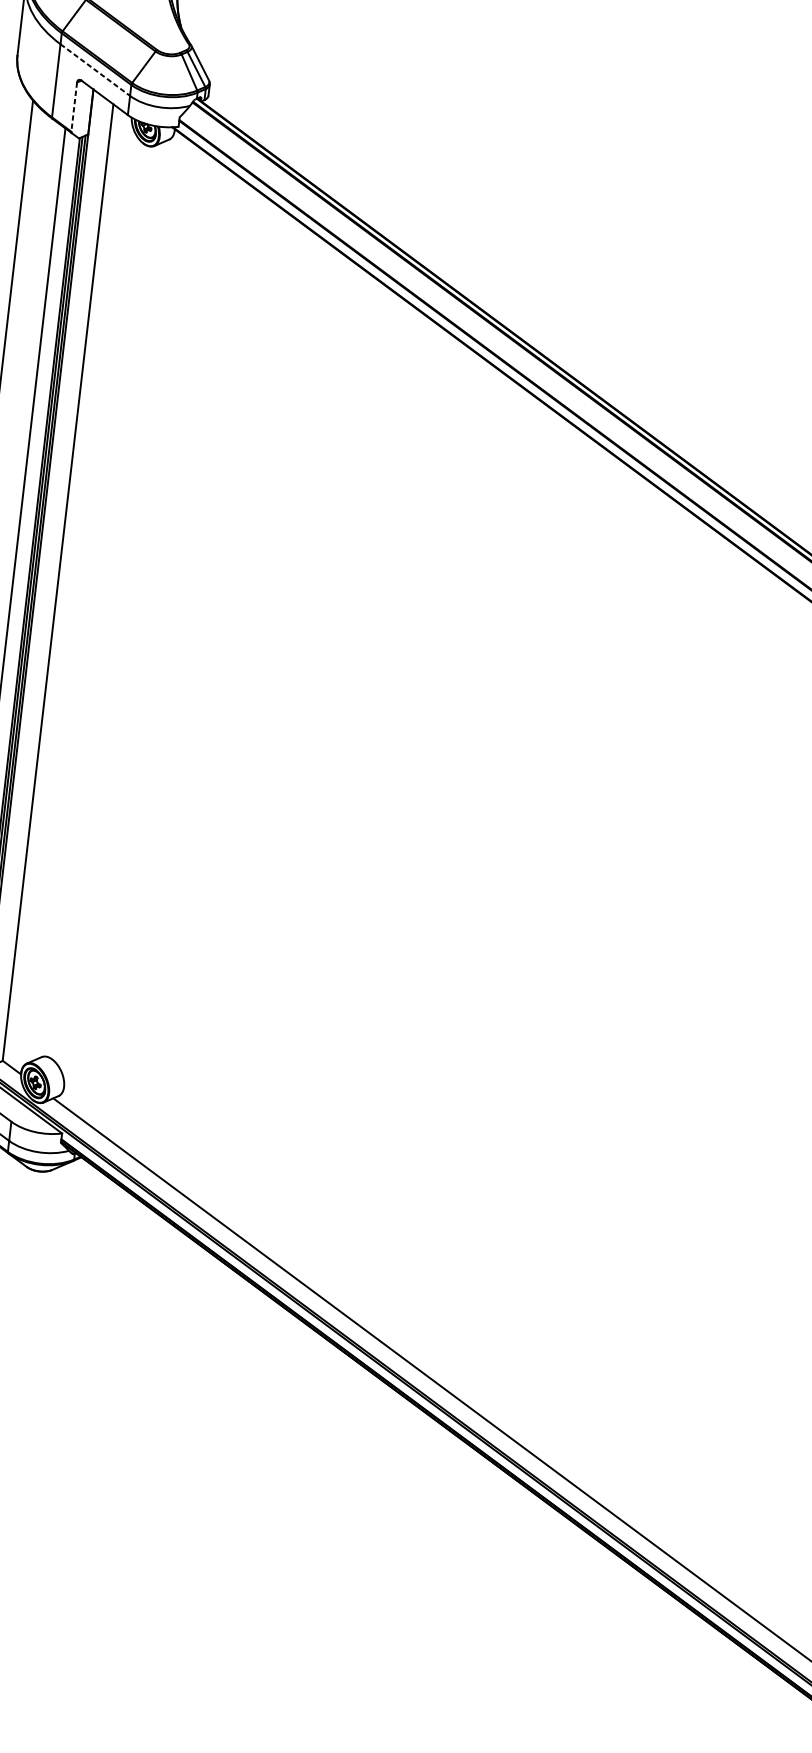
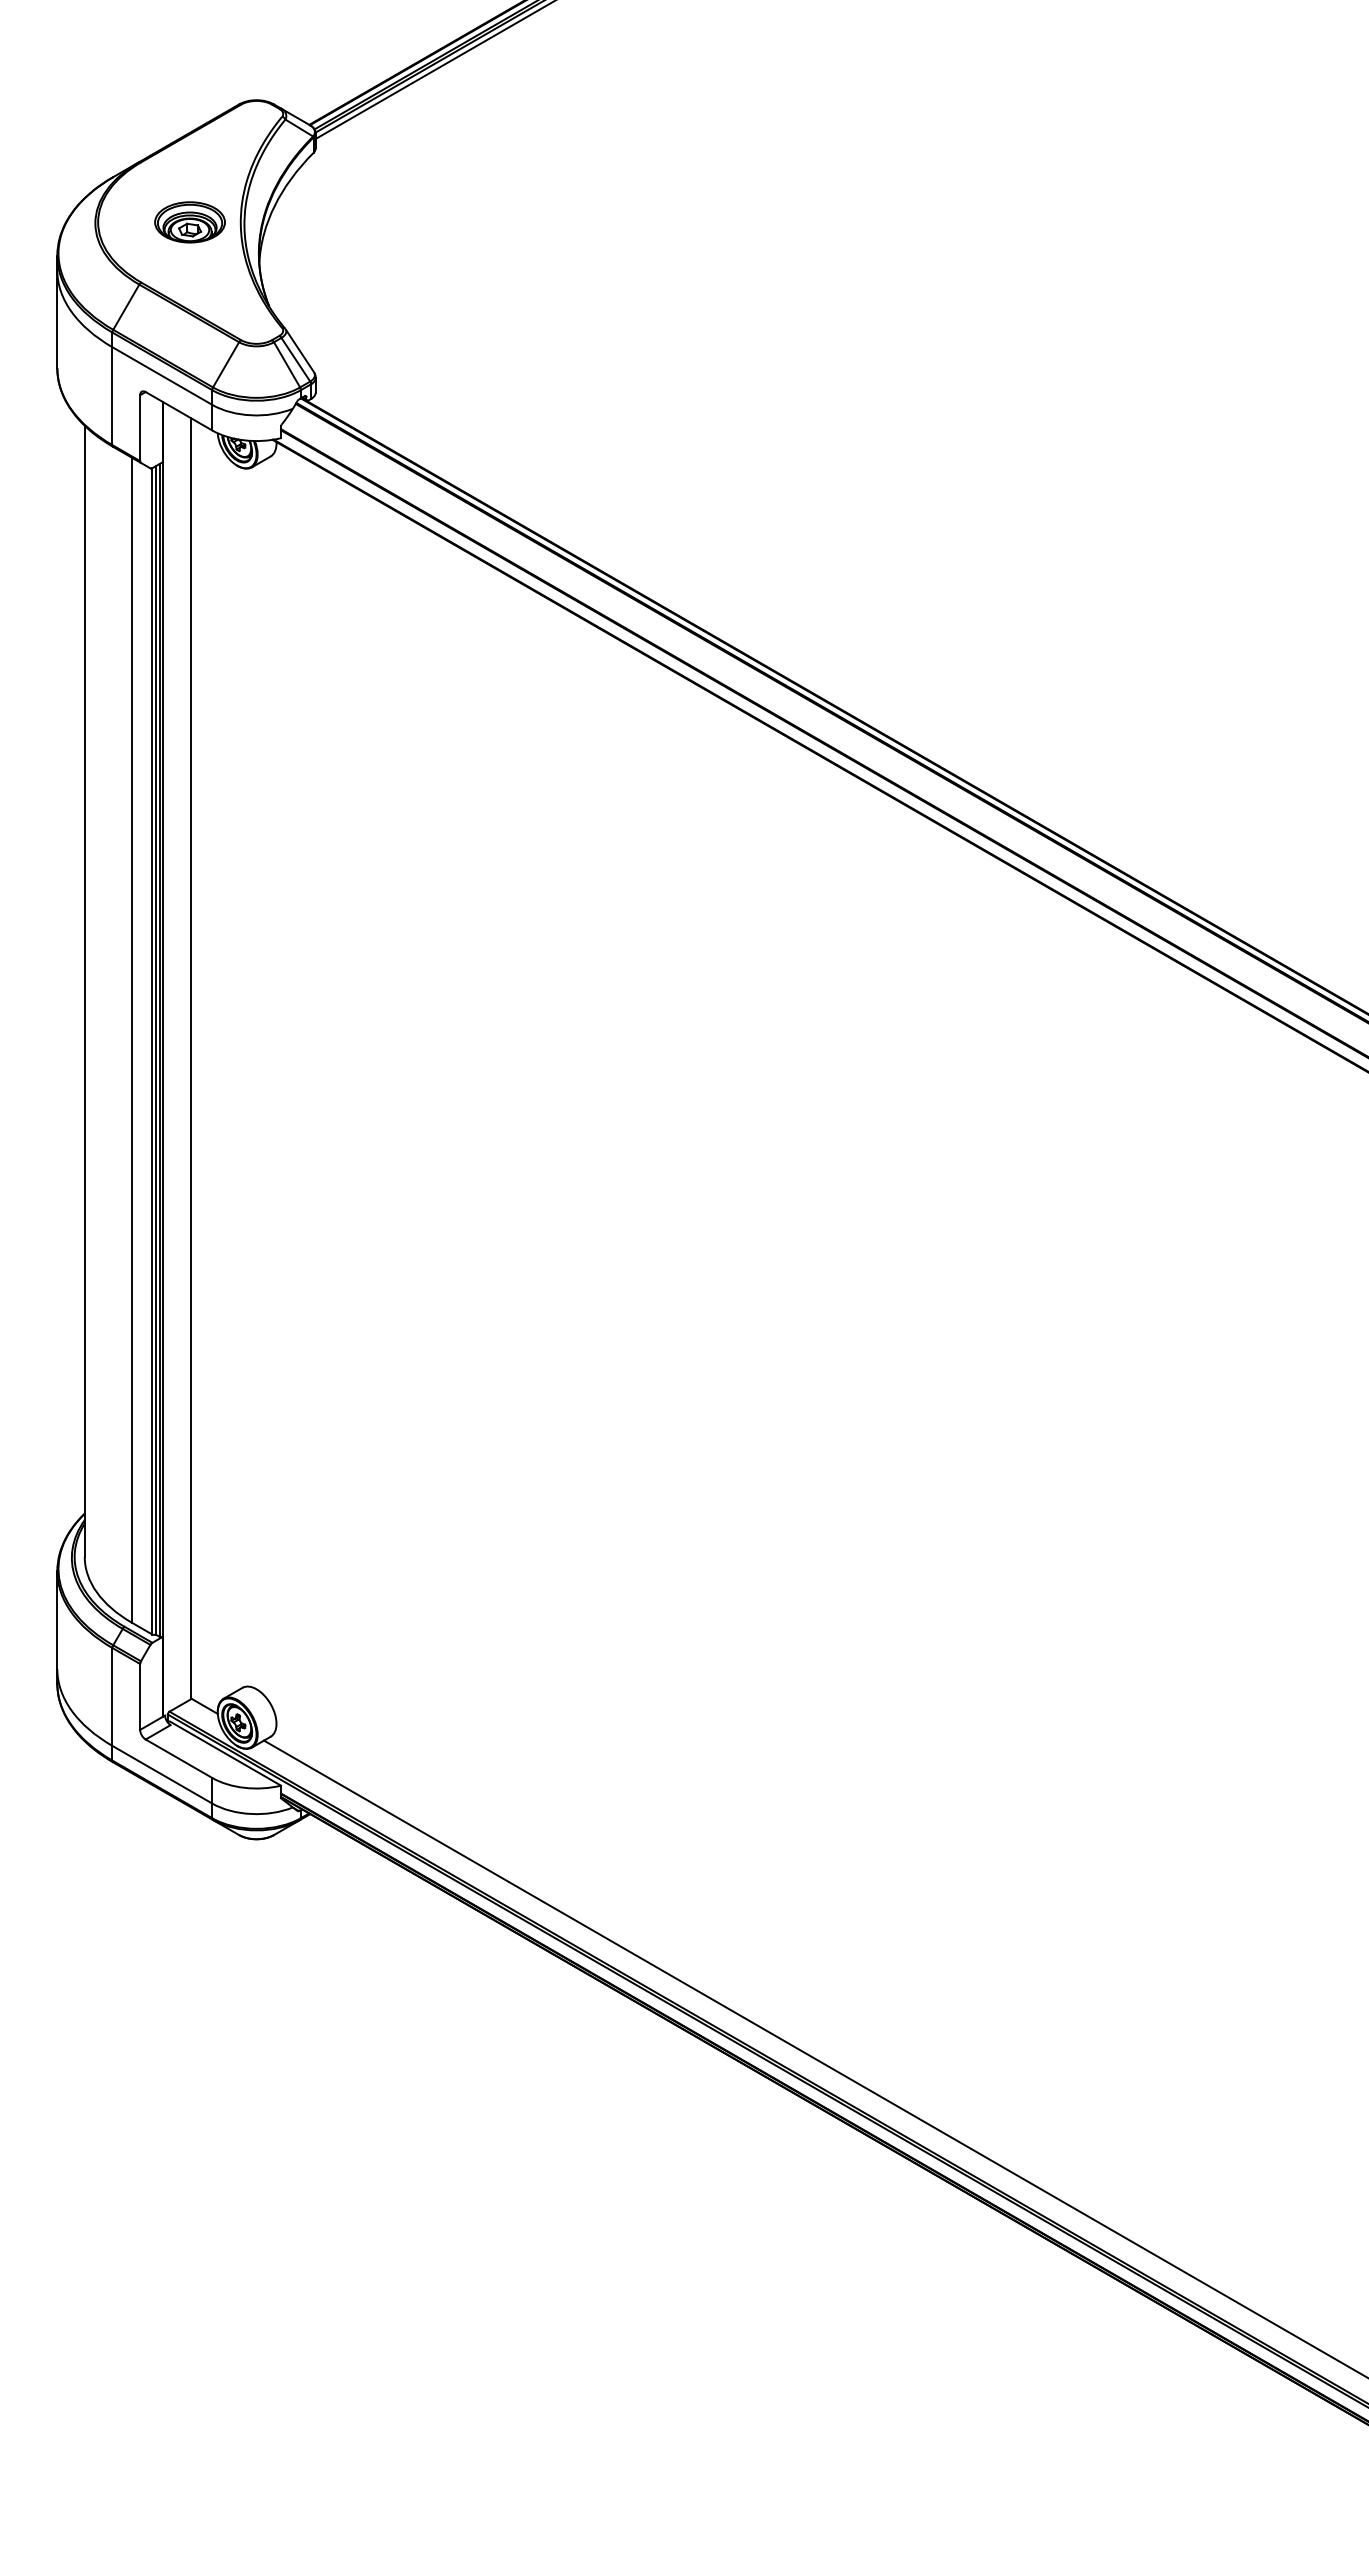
line: (95, 70) -> (162, 376), dashed -> solid
line: (74, 107) -> (140, 428), dashed -> solid

